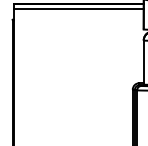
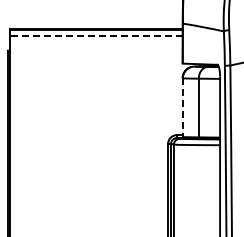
line: (79, 8) -> (96, 35), solid -> dashed
line: (143, 63) -> (182, 108), solid -> dashed

